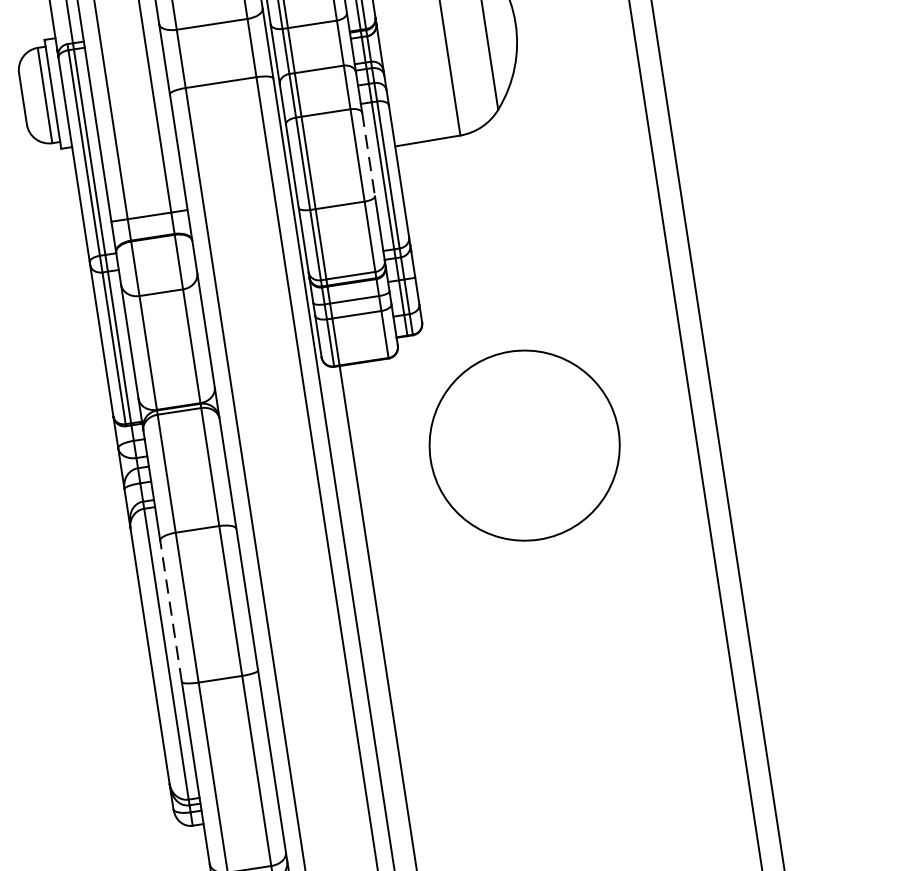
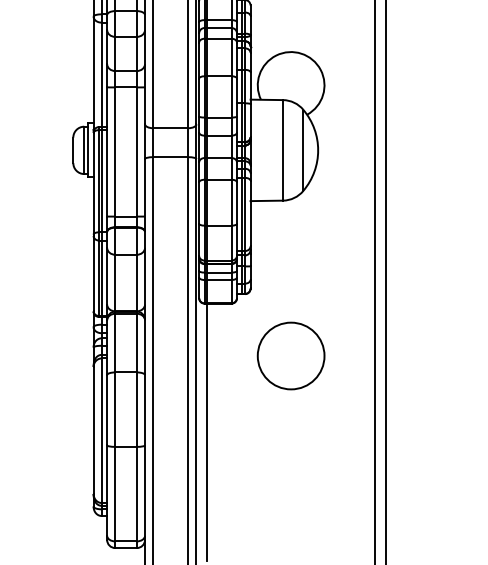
line: (369, 155) -> (237, 203), dashed -> solid
circle: (523, 444) -> (290, 355), size x0.71
line: (171, 609) -> (107, 409), dashed -> solid

